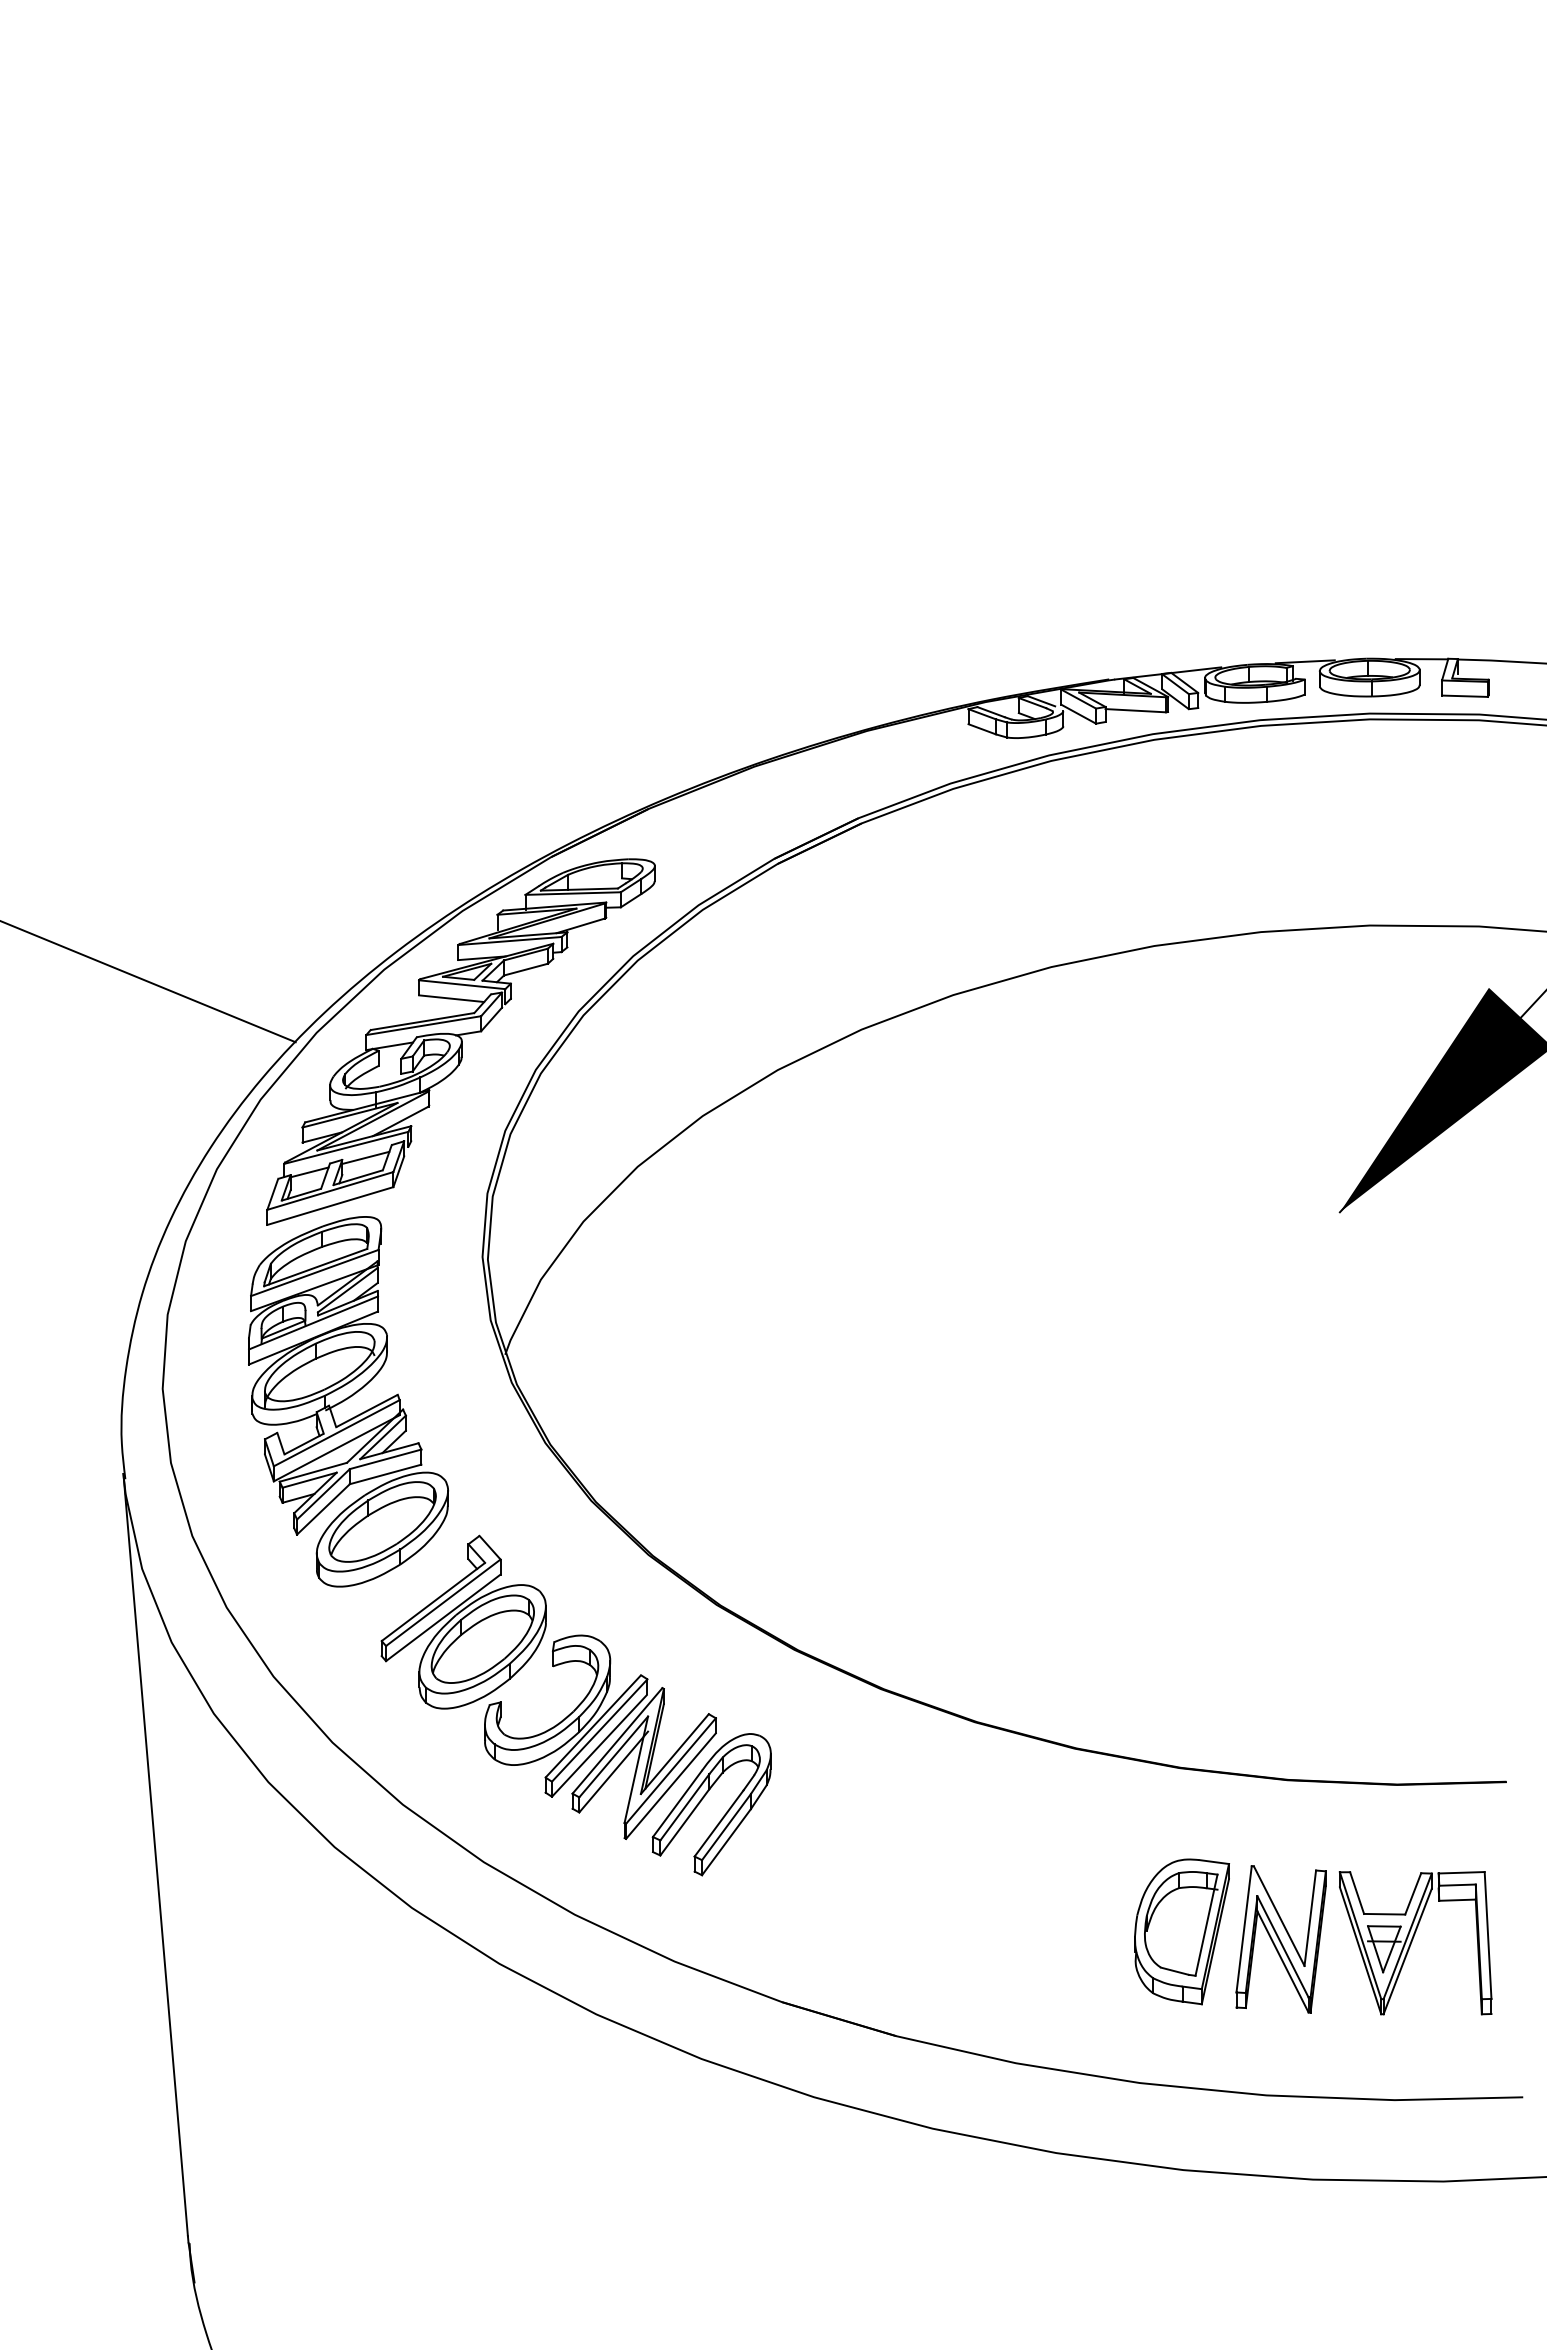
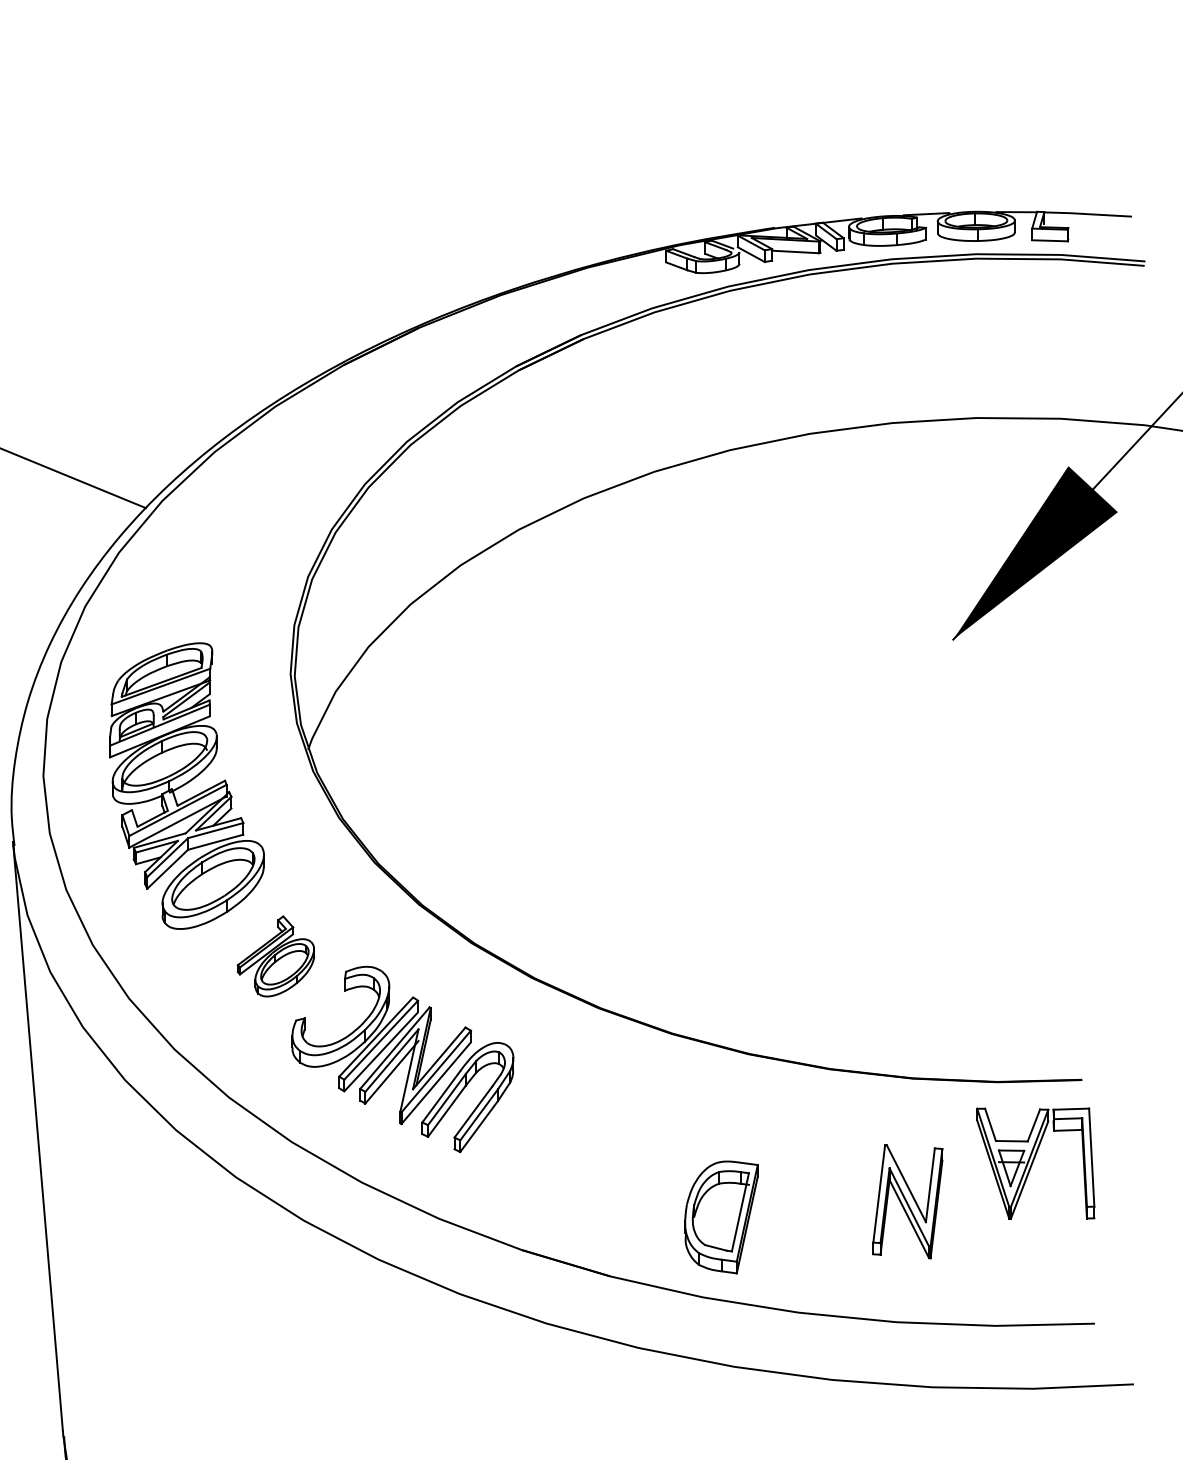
part: (460, 1041) -> (273, 507), removed
part: (463, 1621) -> (275, 955), size x0.6
part: (1181, 1931) -> (721, 1217), moved
part: (1415, 1943) -> (1035, 1163), moved

